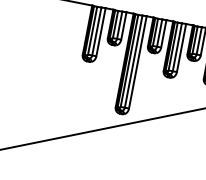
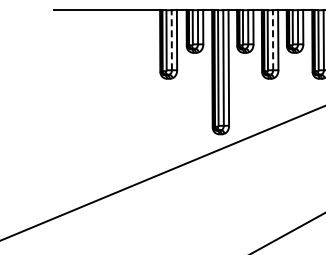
line: (96, 30) -> (171, 39), solid -> dashed
line: (177, 46) -> (273, 39), solid -> dashed

